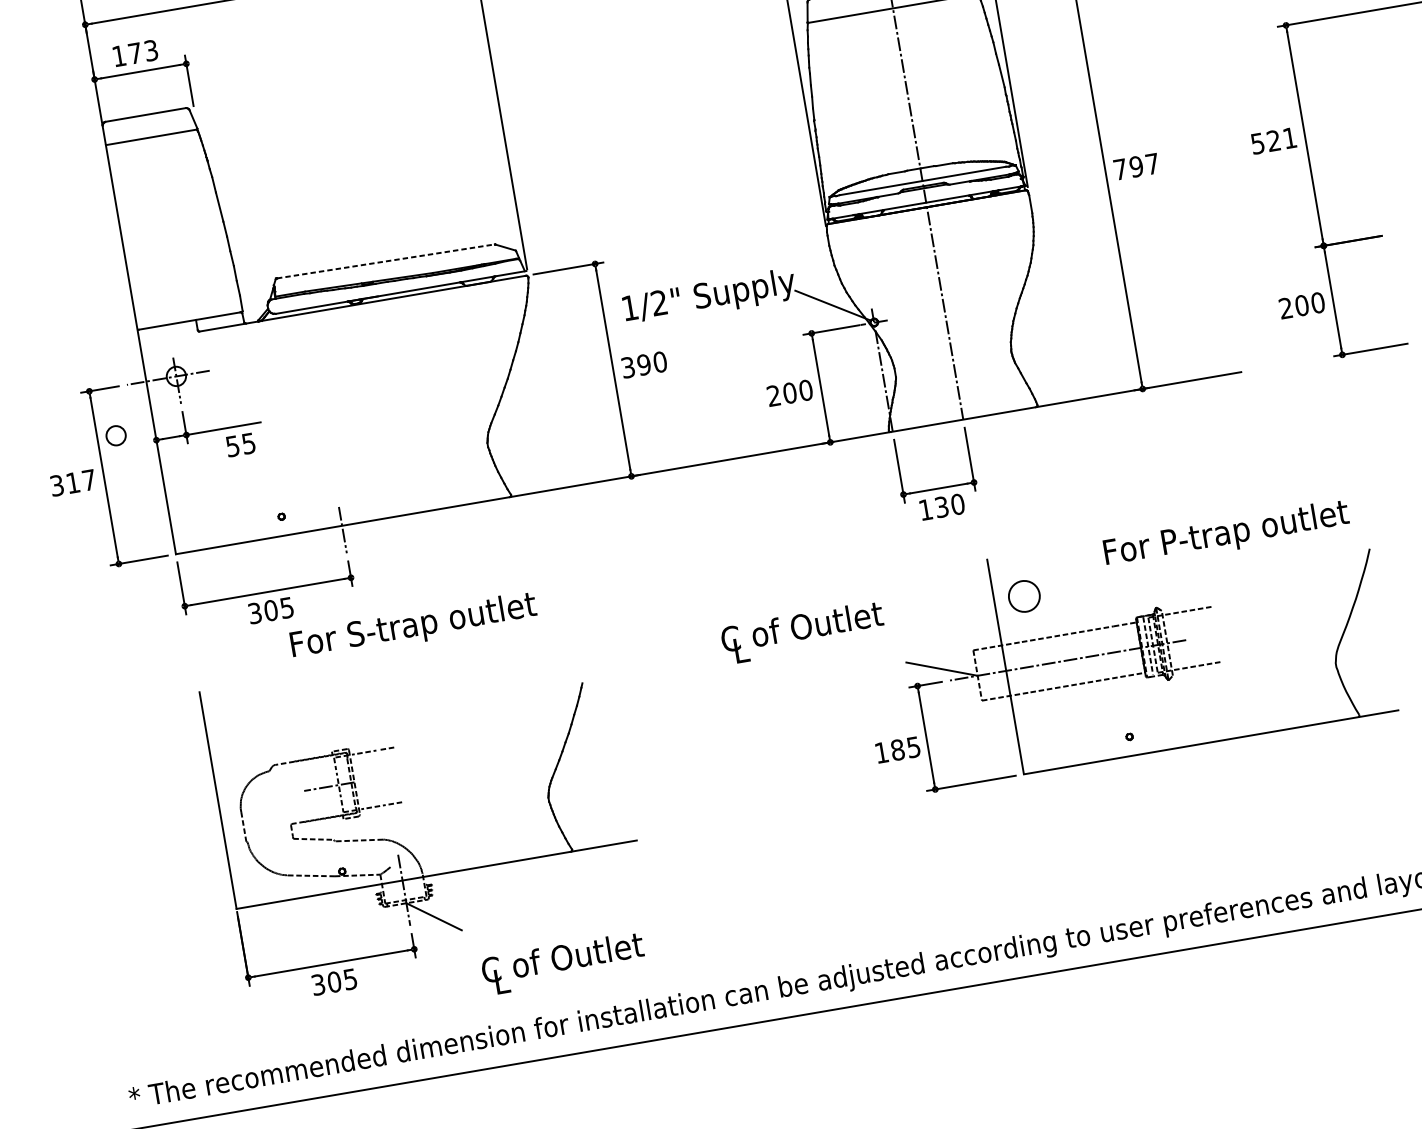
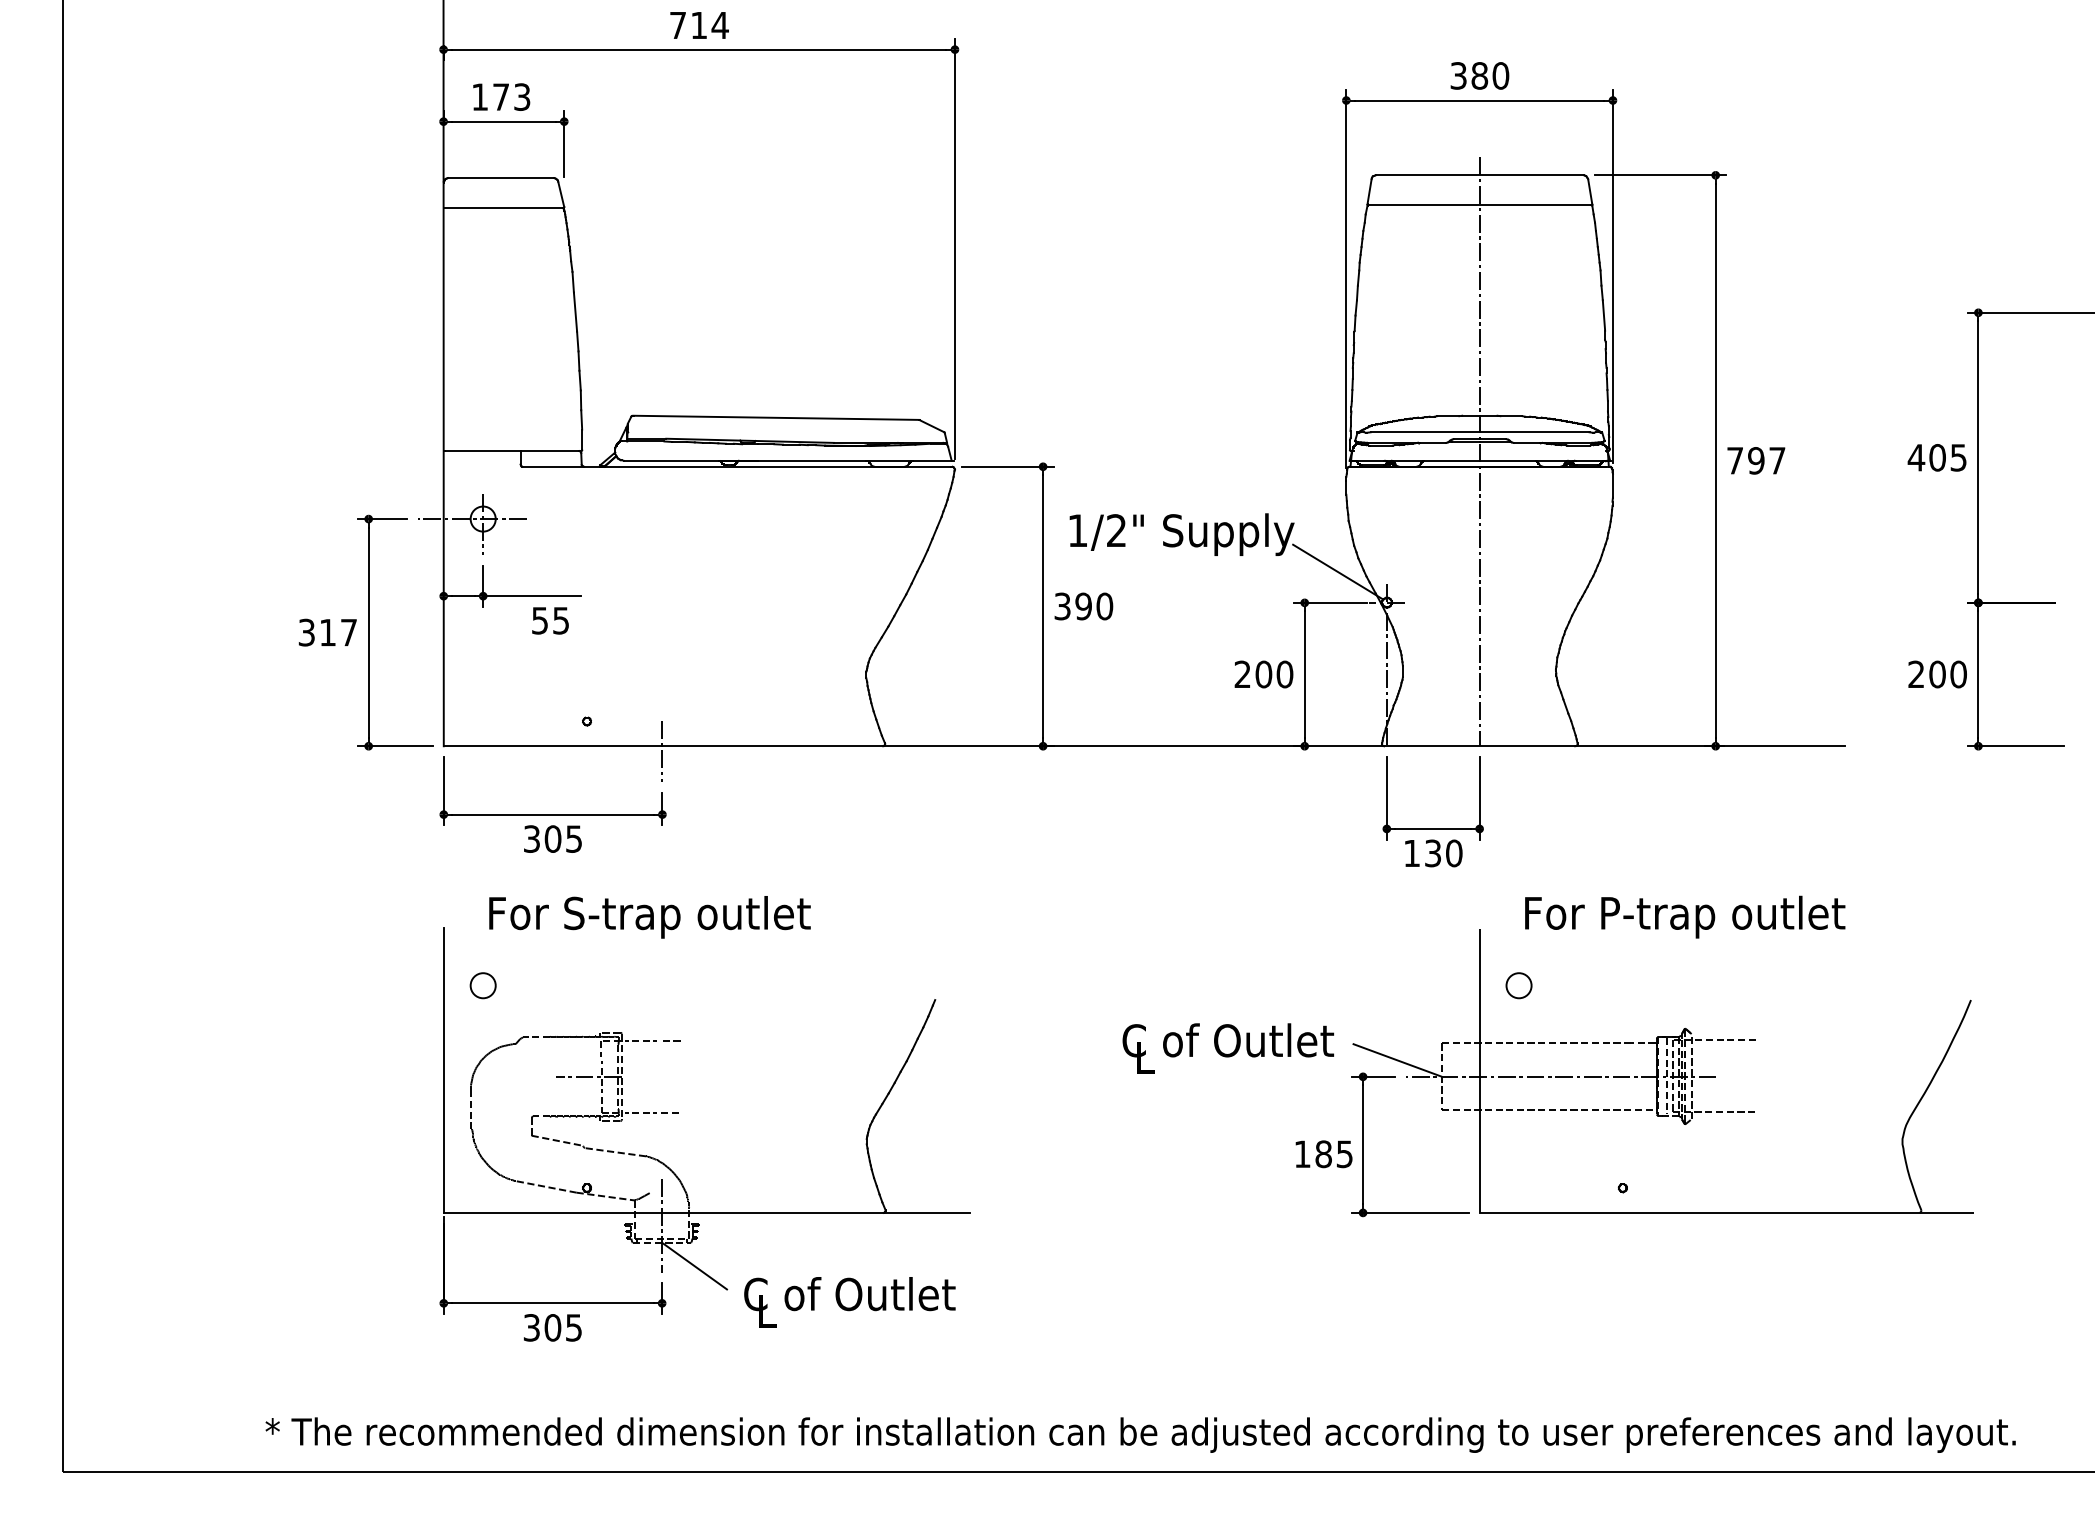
text: (1273, 140) -> (1936, 457), 521 -> 405
line: (386, 261) -> (776, 417), dashed -> solid
circle: (115, 435) -> (482, 985), moved
text: (1226, 534) -> (1685, 916), moved
circle: (1023, 596) -> (1518, 985), size x0.62
text: (413, 627) -> (649, 917), moved
text: (802, 632) -> (1227, 1048), moved
text: (563, 963) -> (849, 1302), moved

